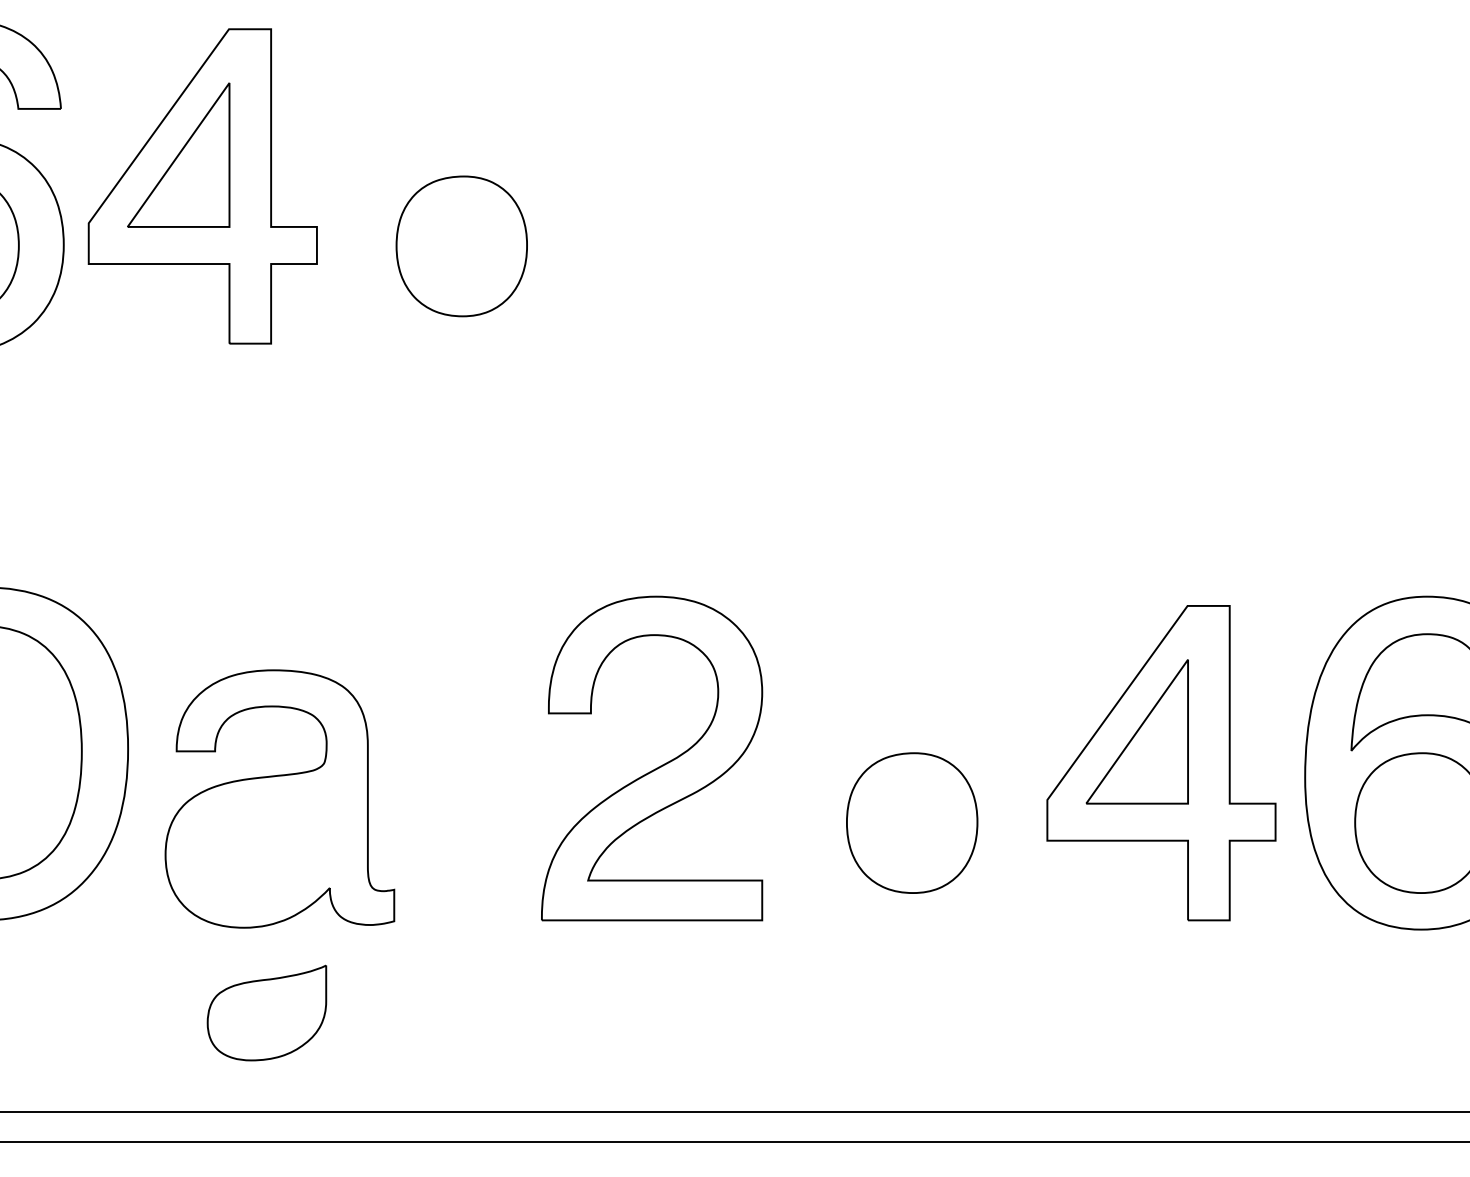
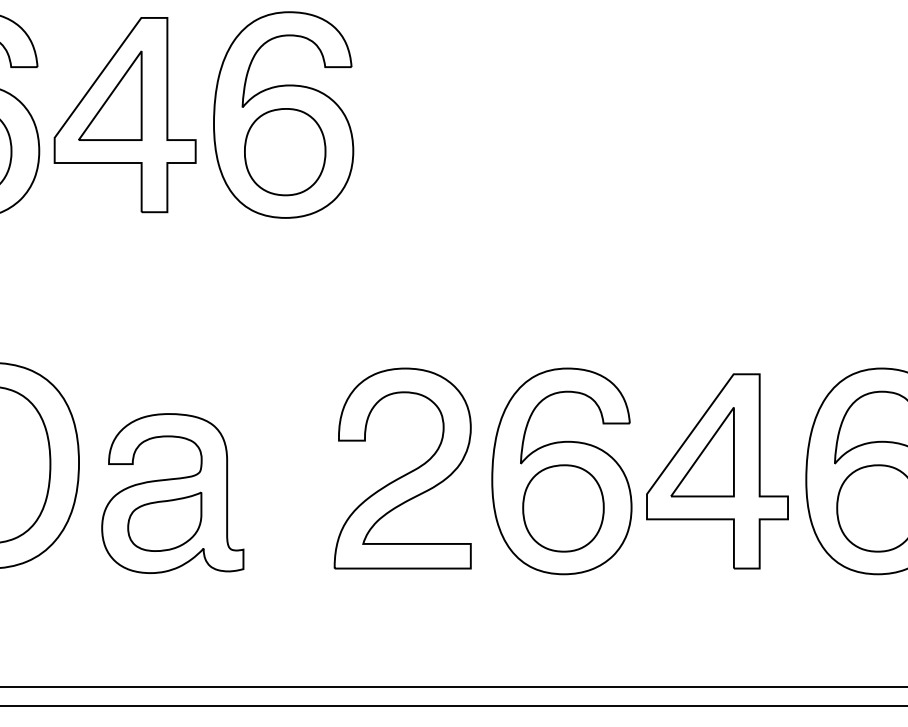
part: (459, 185) -> (283, 114), added
part: (908, 763) -> (561, 471), added
part: (266, 1012) -> (164, 521), moved

